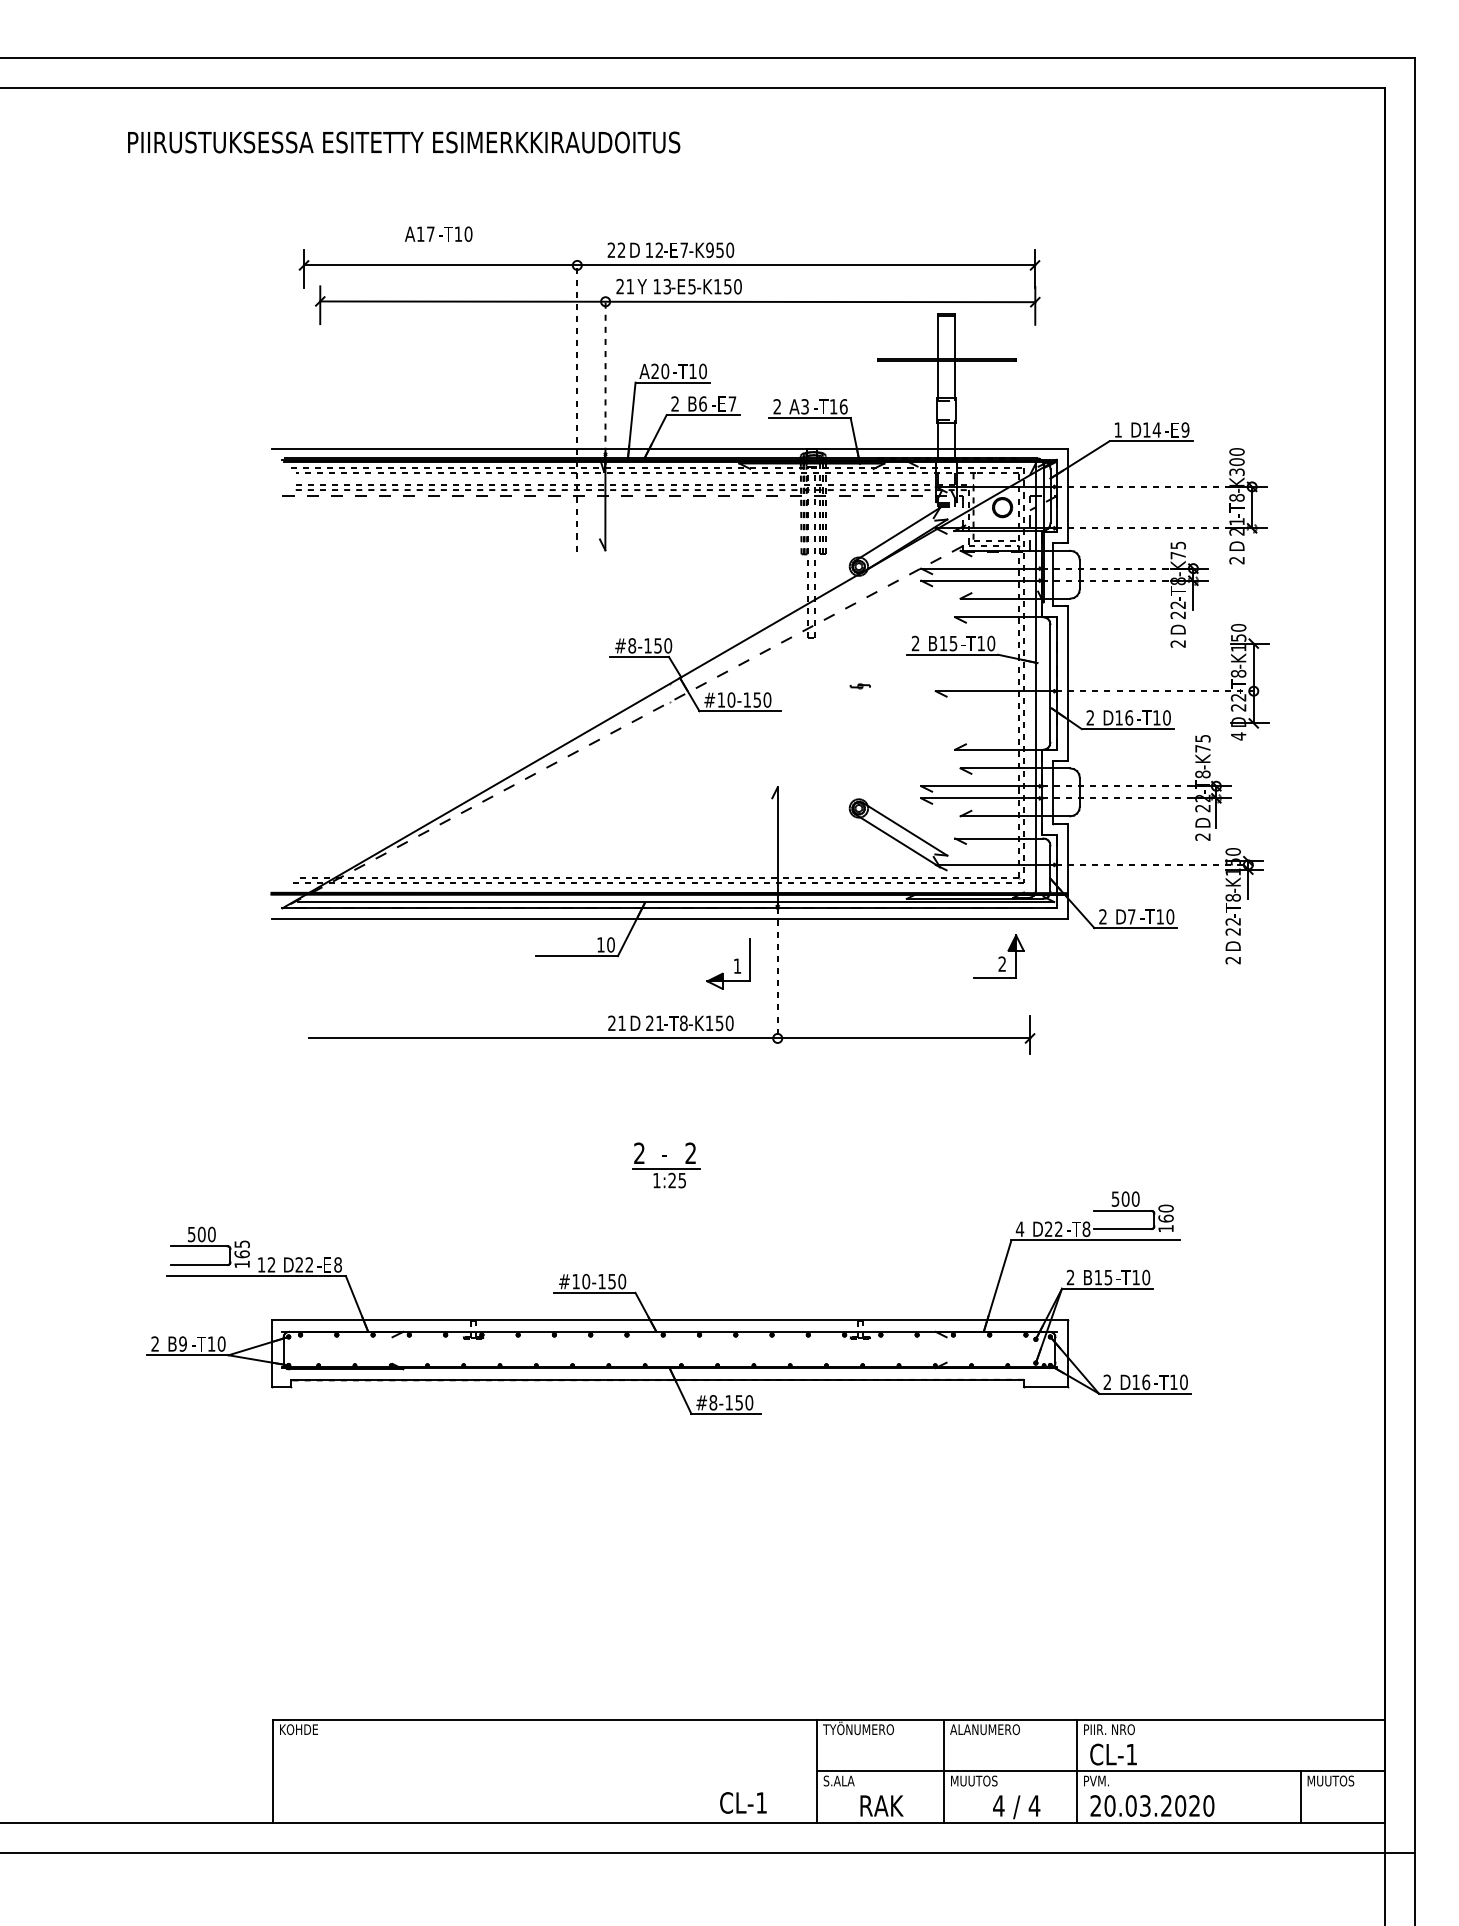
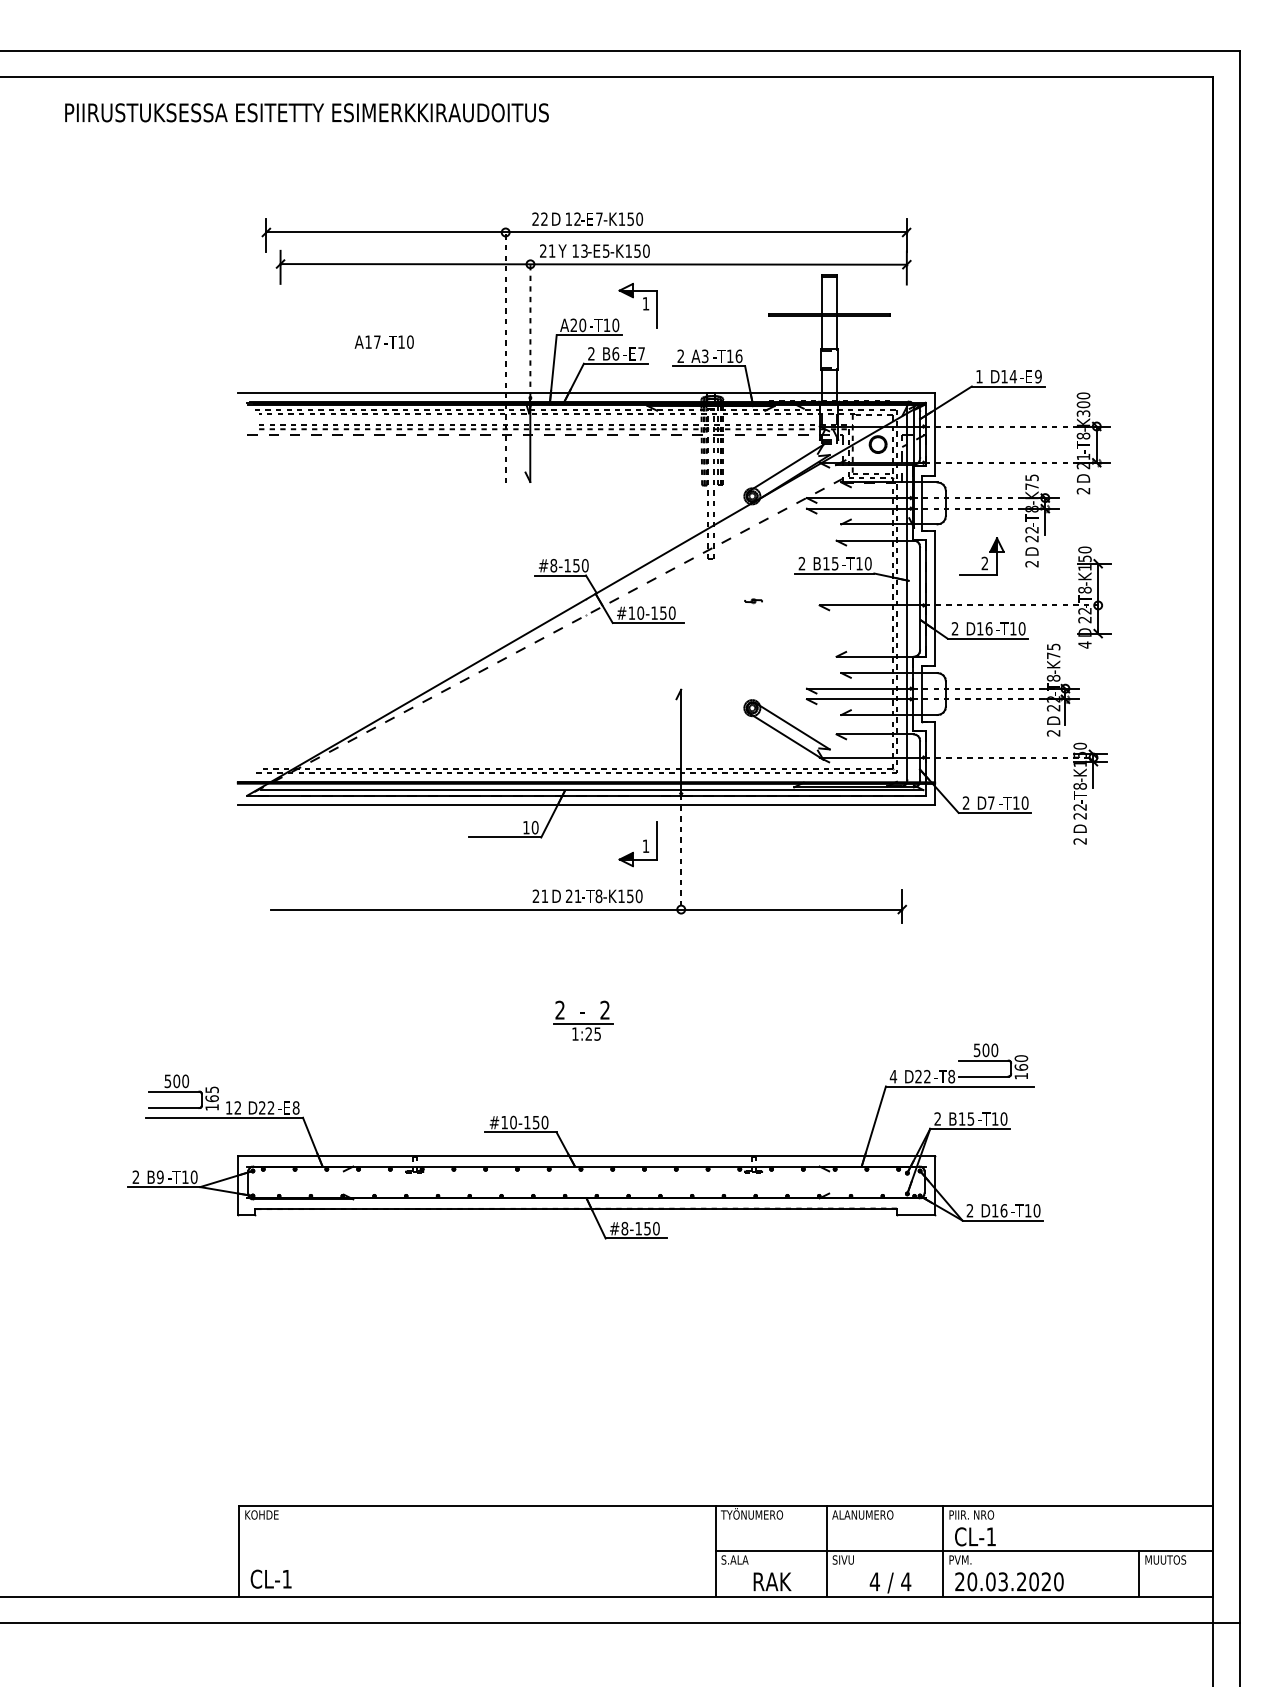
text: (403, 142) -> (306, 112), moved
text: (437, 233) -> (383, 341), moved
text: (709, 249) -> (621, 218), 950 -> 150
part: (734, 353) -> (643, 309), added
part: (998, 956) -> (981, 556), moved
text: (973, 1780) -> (852, 1559), MUUTOS -> SIVU
text: (742, 1802) -> (270, 1578), moved

